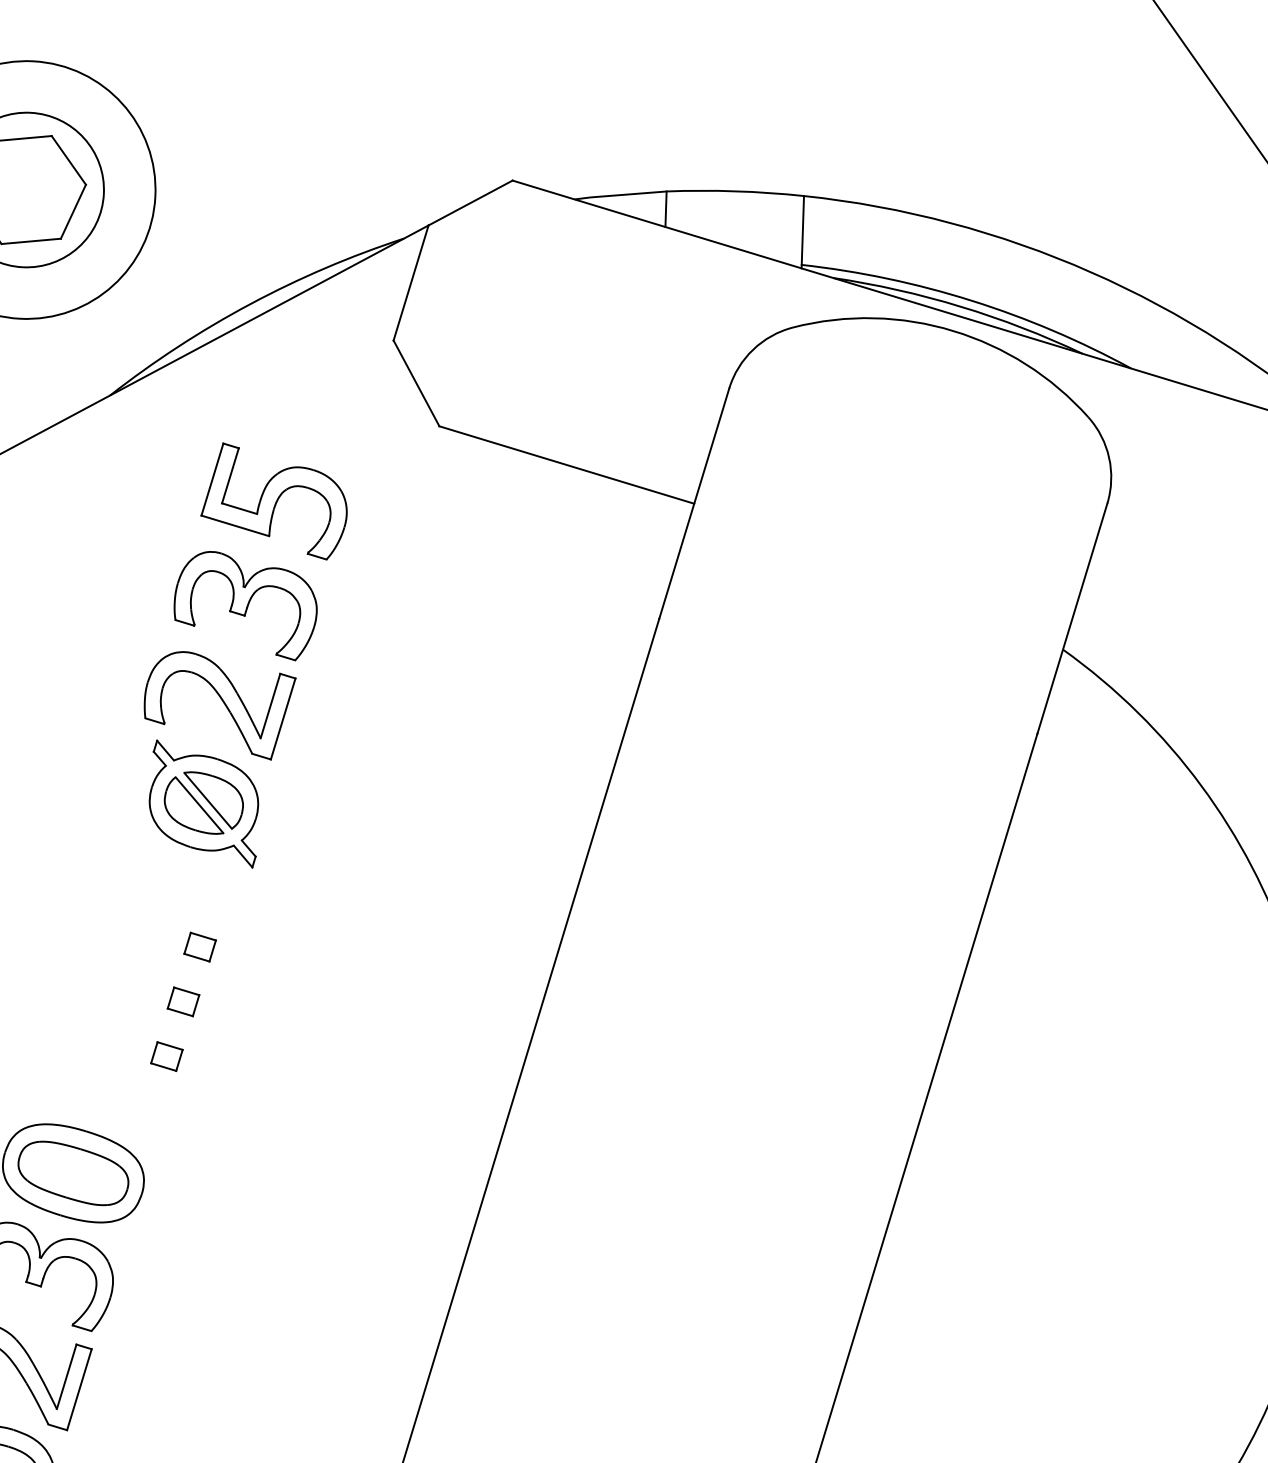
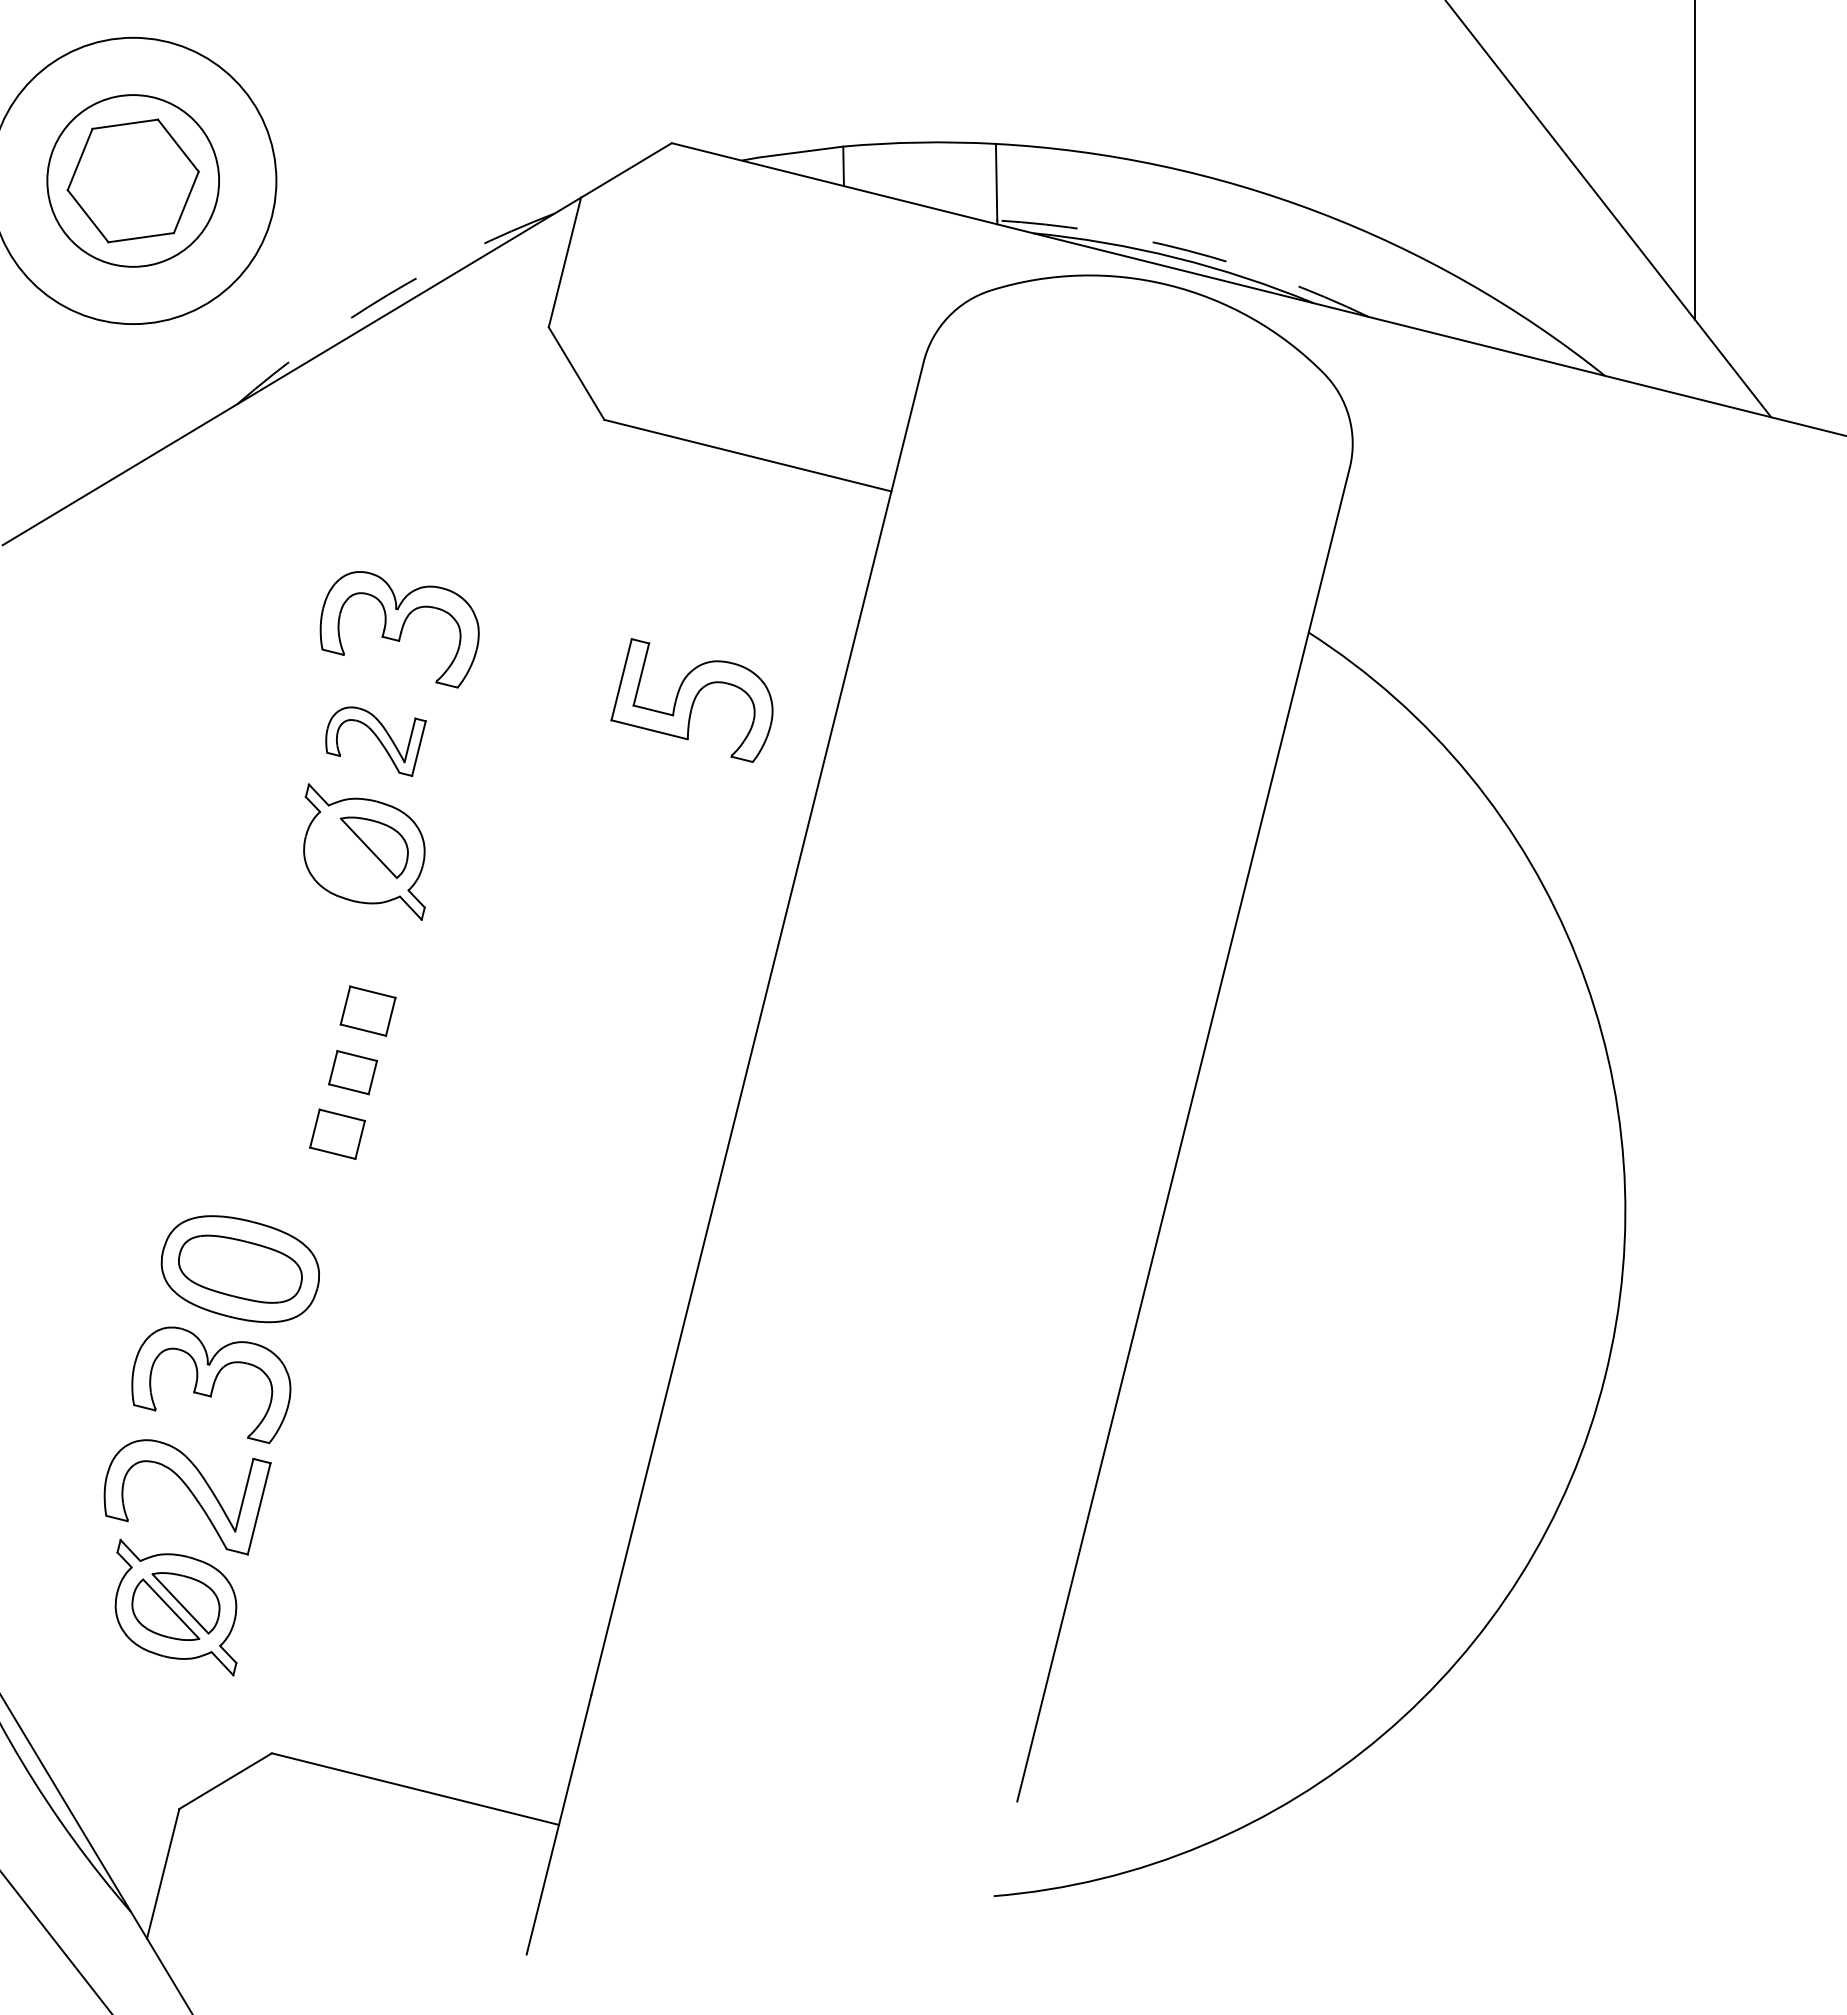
arc: (971, 300) -> (1187, 250), solid -> dashed
arc: (250, 304) -> (387, 295), solid -> dashed
part: (274, 501) -> (691, 700), moved
part: (218, 705) -> (375, 741), size x0.6
part: (194, 805) -> (353, 854), removed
part: (200, 946) -> (368, 1010), size x1.6
part: (183, 1001) -> (352, 1072), size x1.4
part: (166, 1056) -> (337, 1134), size x1.6

